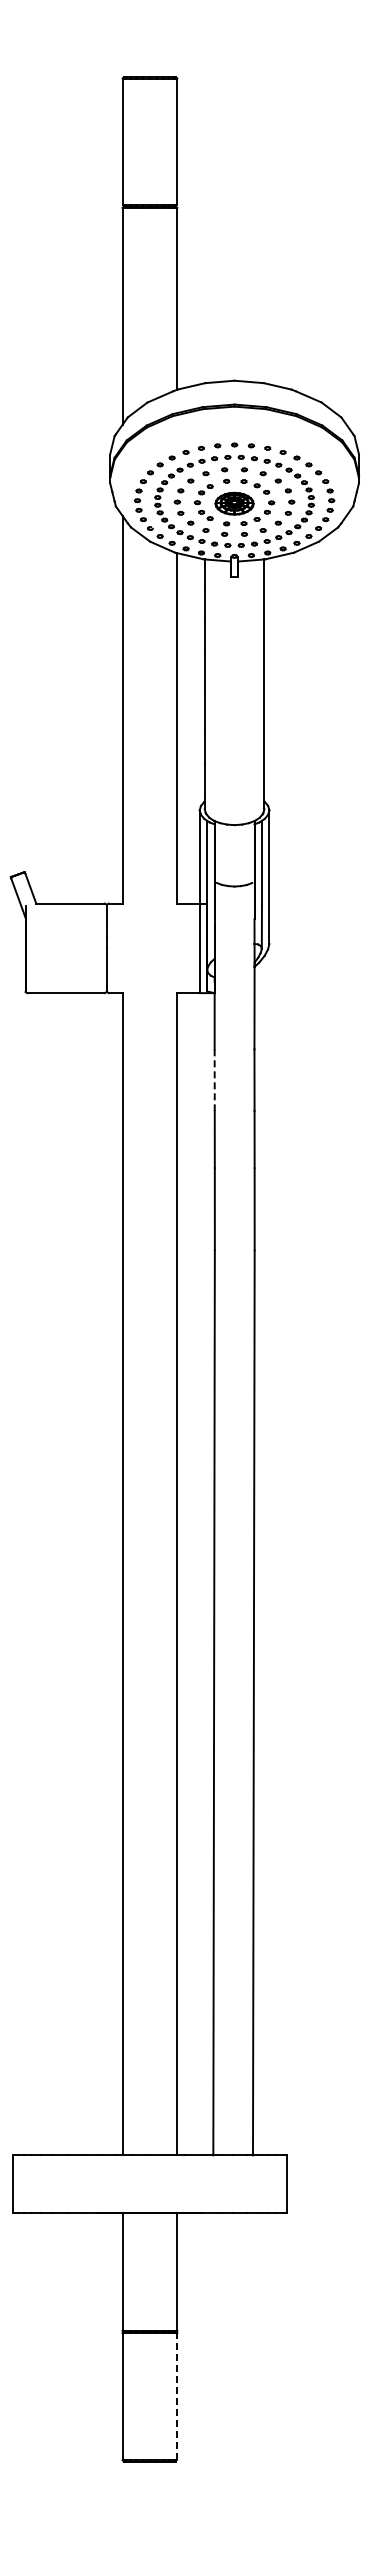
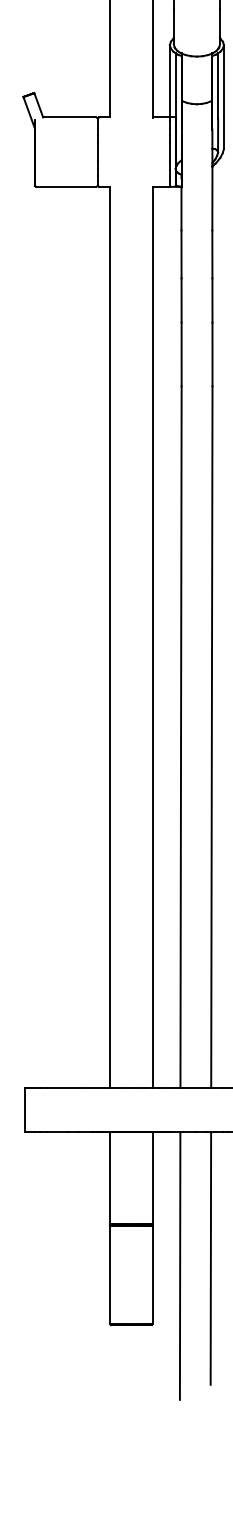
line: (214, 1080) -> (181, 254), dashed -> solid
line: (252, 2375) -> (210, 1258), added
line: (212, 2384) -> (179, 1265), added
line: (177, 2396) -> (152, 1274), dashed -> solid

